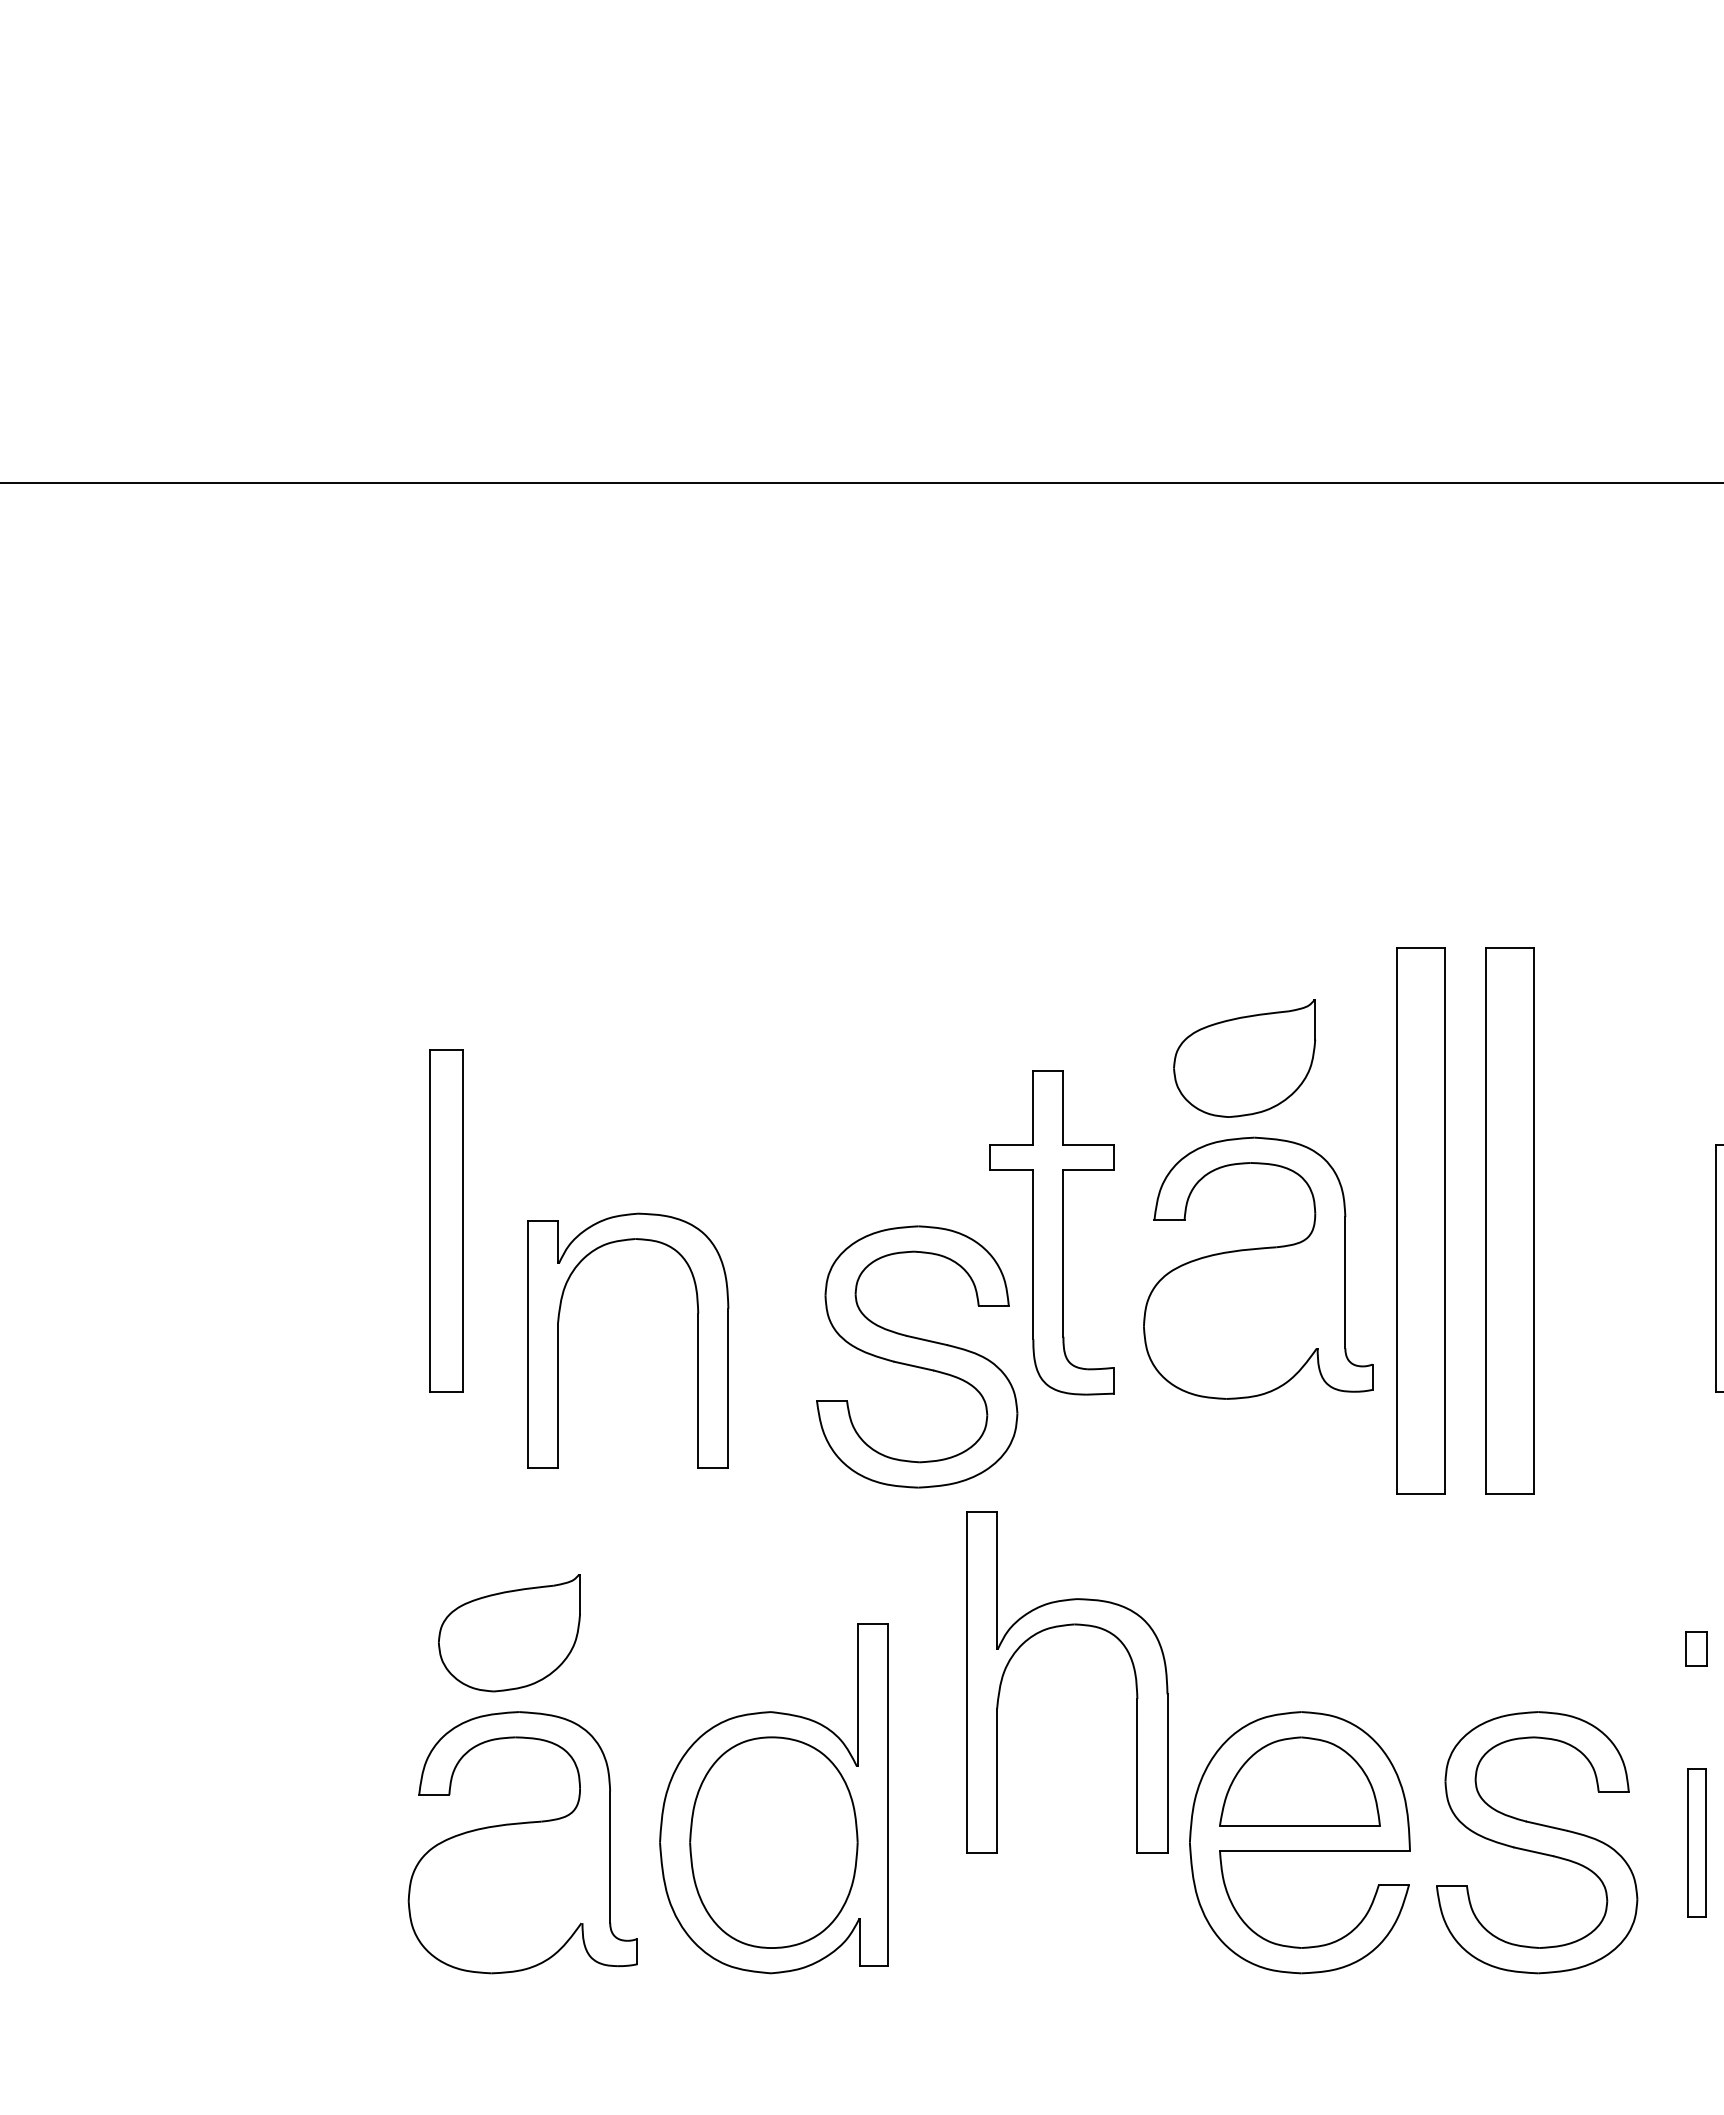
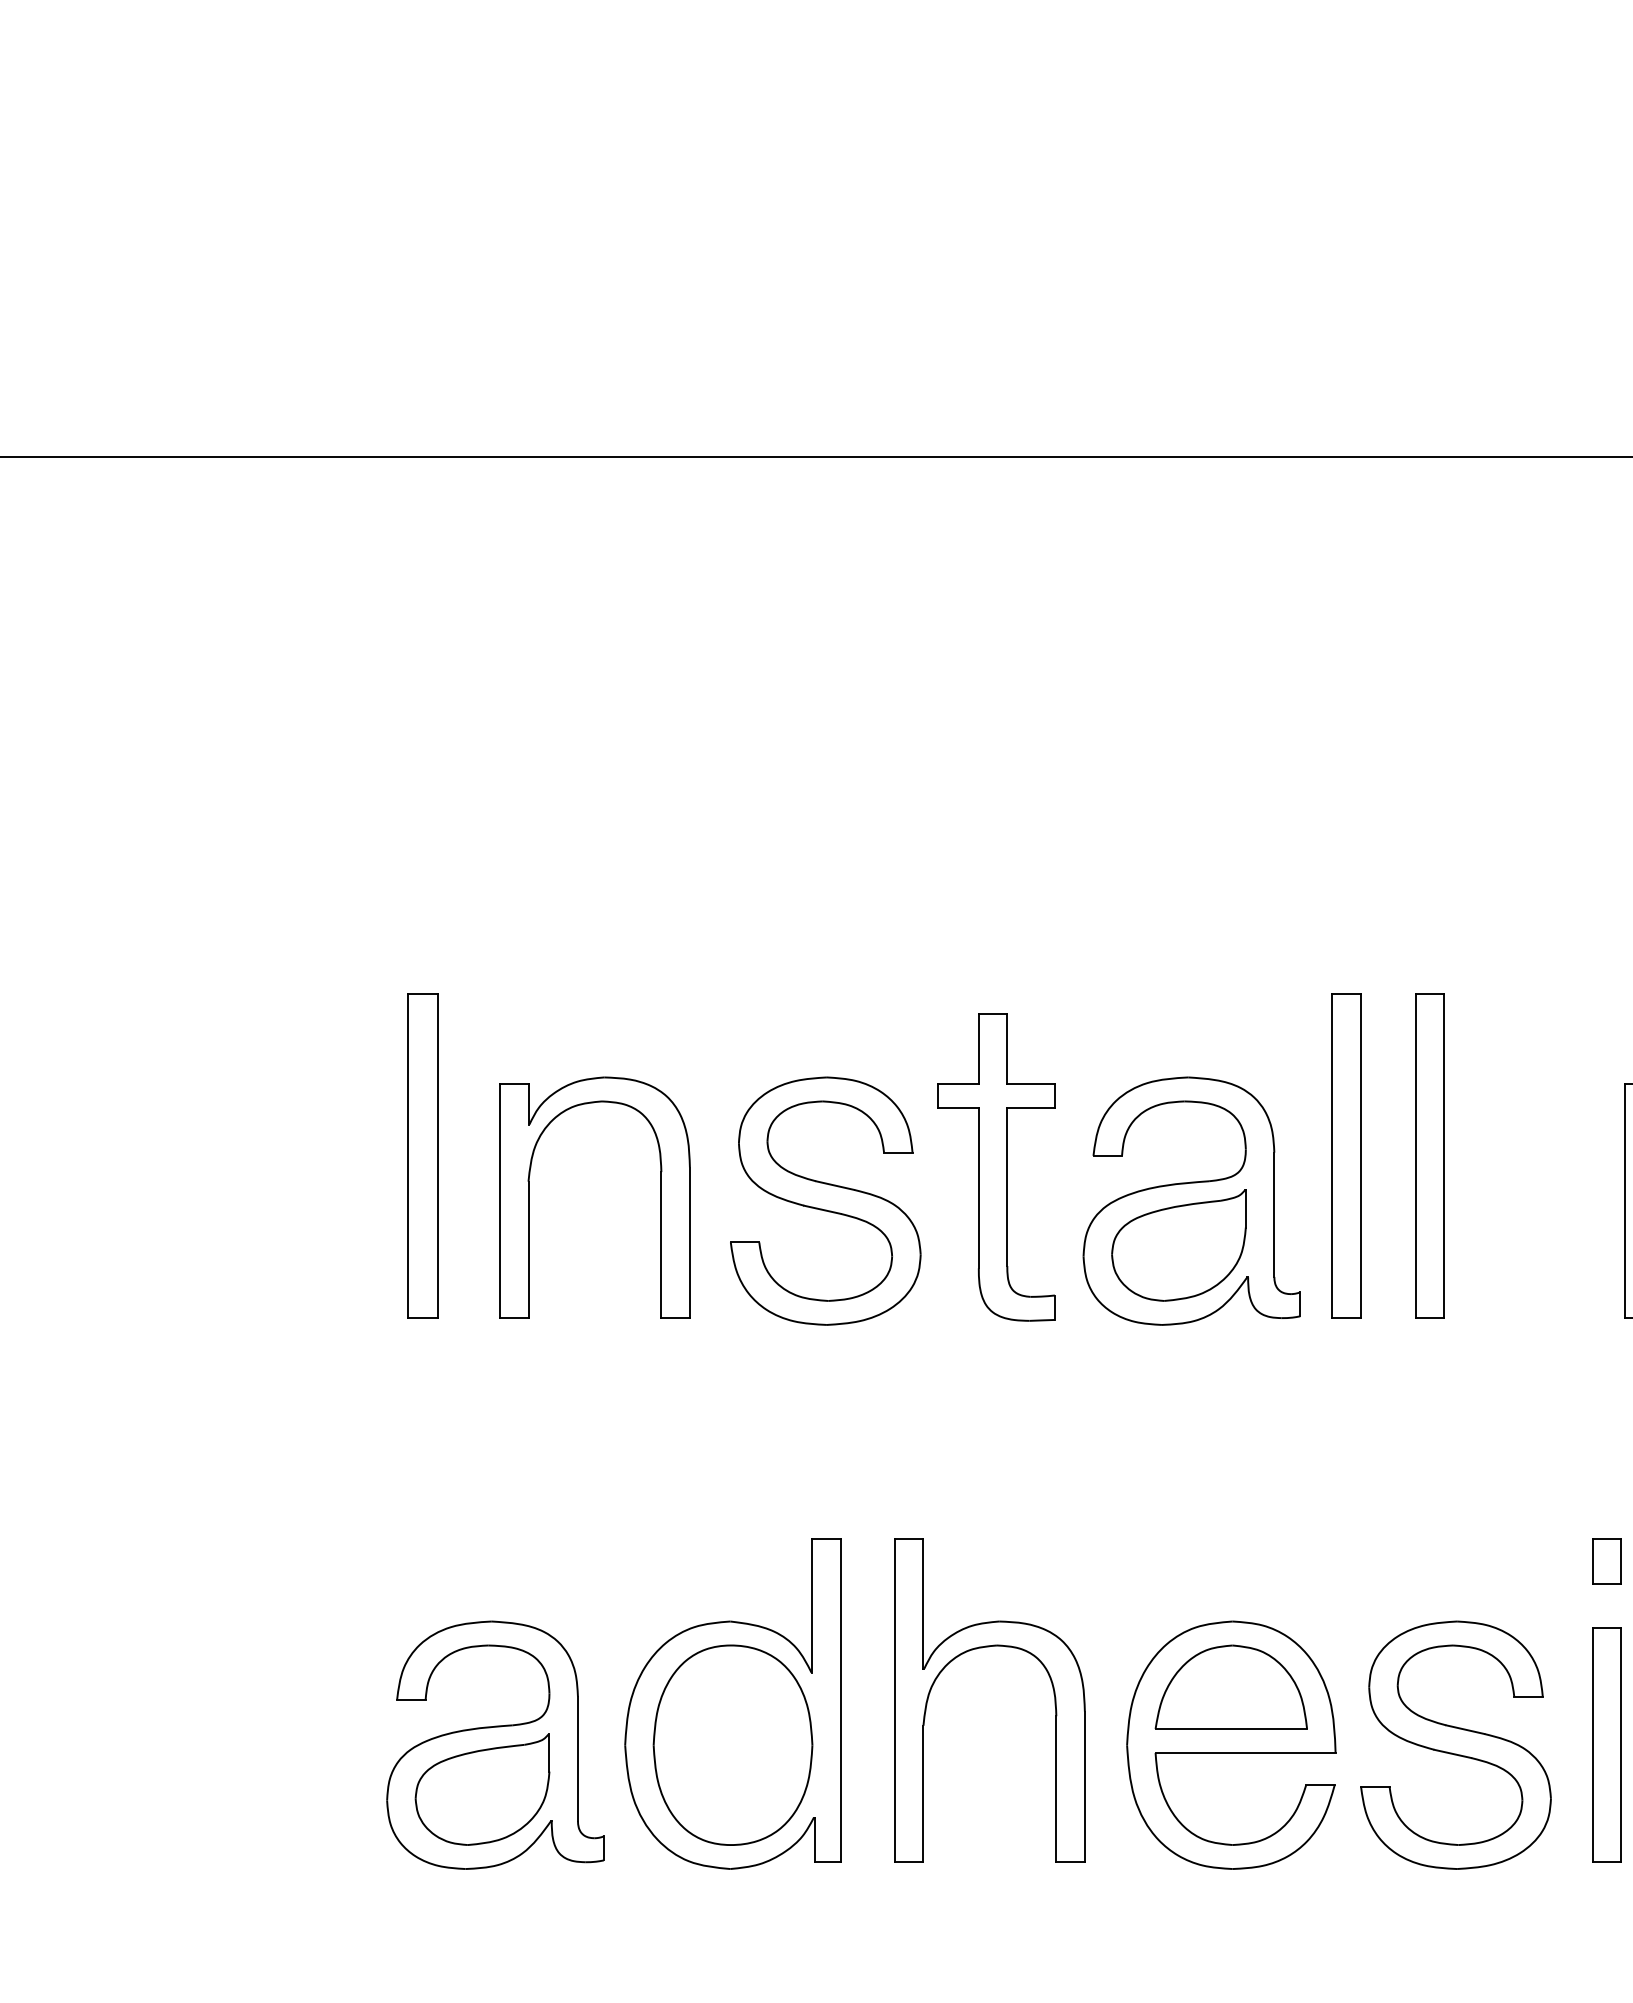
part: (1244, 1058) -> (1178, 1245), moved
part: (1421, 1220) -> (1346, 1155), size x0.62
part: (1509, 1220) -> (1429, 1155), size x0.62
part: (559, 1340) -> (529, 1197), moved
part: (916, 1356) -> (825, 1200), moved
part: (1059, 1627) -> (982, 1648), moved
part: (509, 1632) -> (482, 1789), moved
part: (1696, 1648) -> (1606, 1561), size x1.43
part: (1696, 1841) -> (1606, 1744), size x1.67

